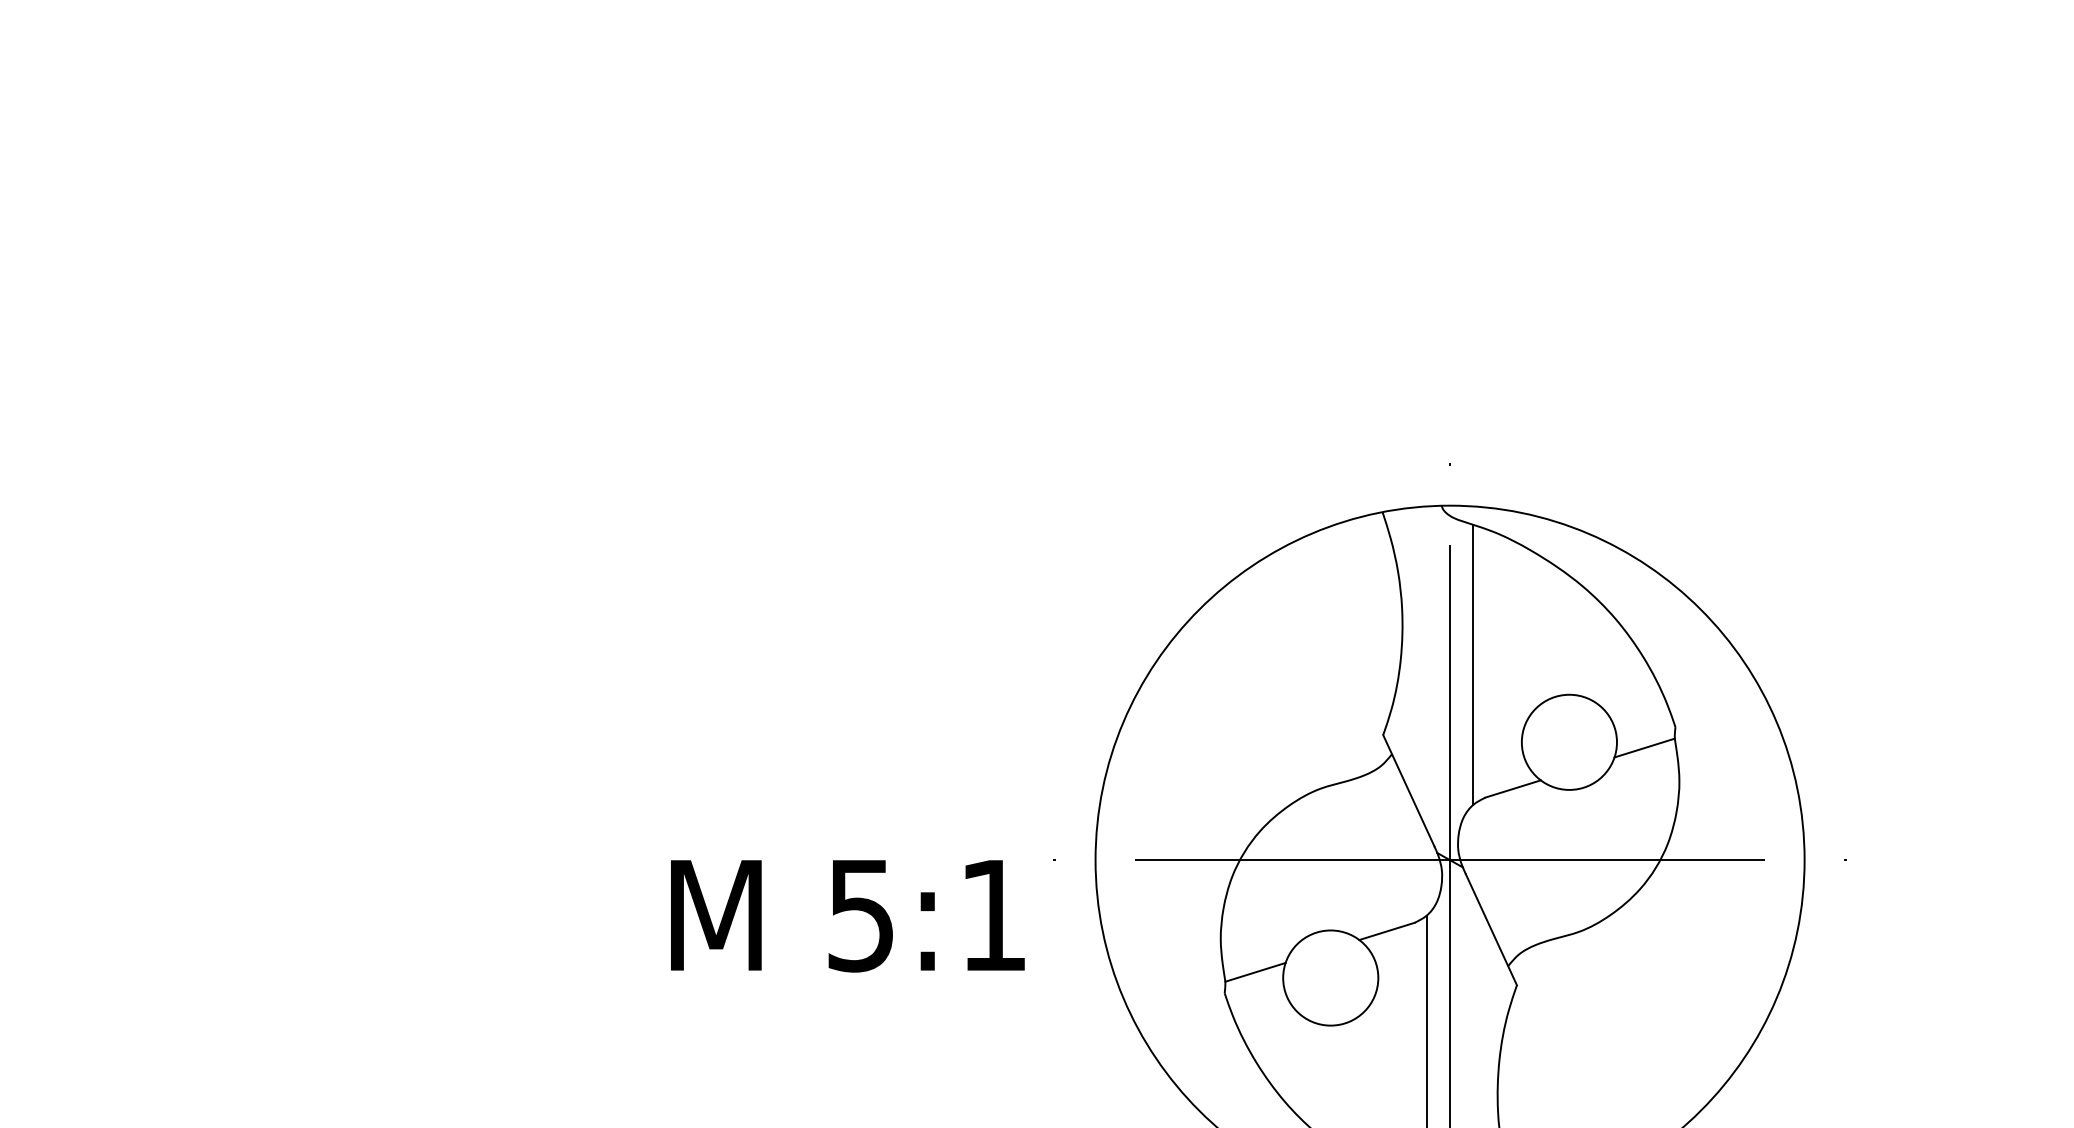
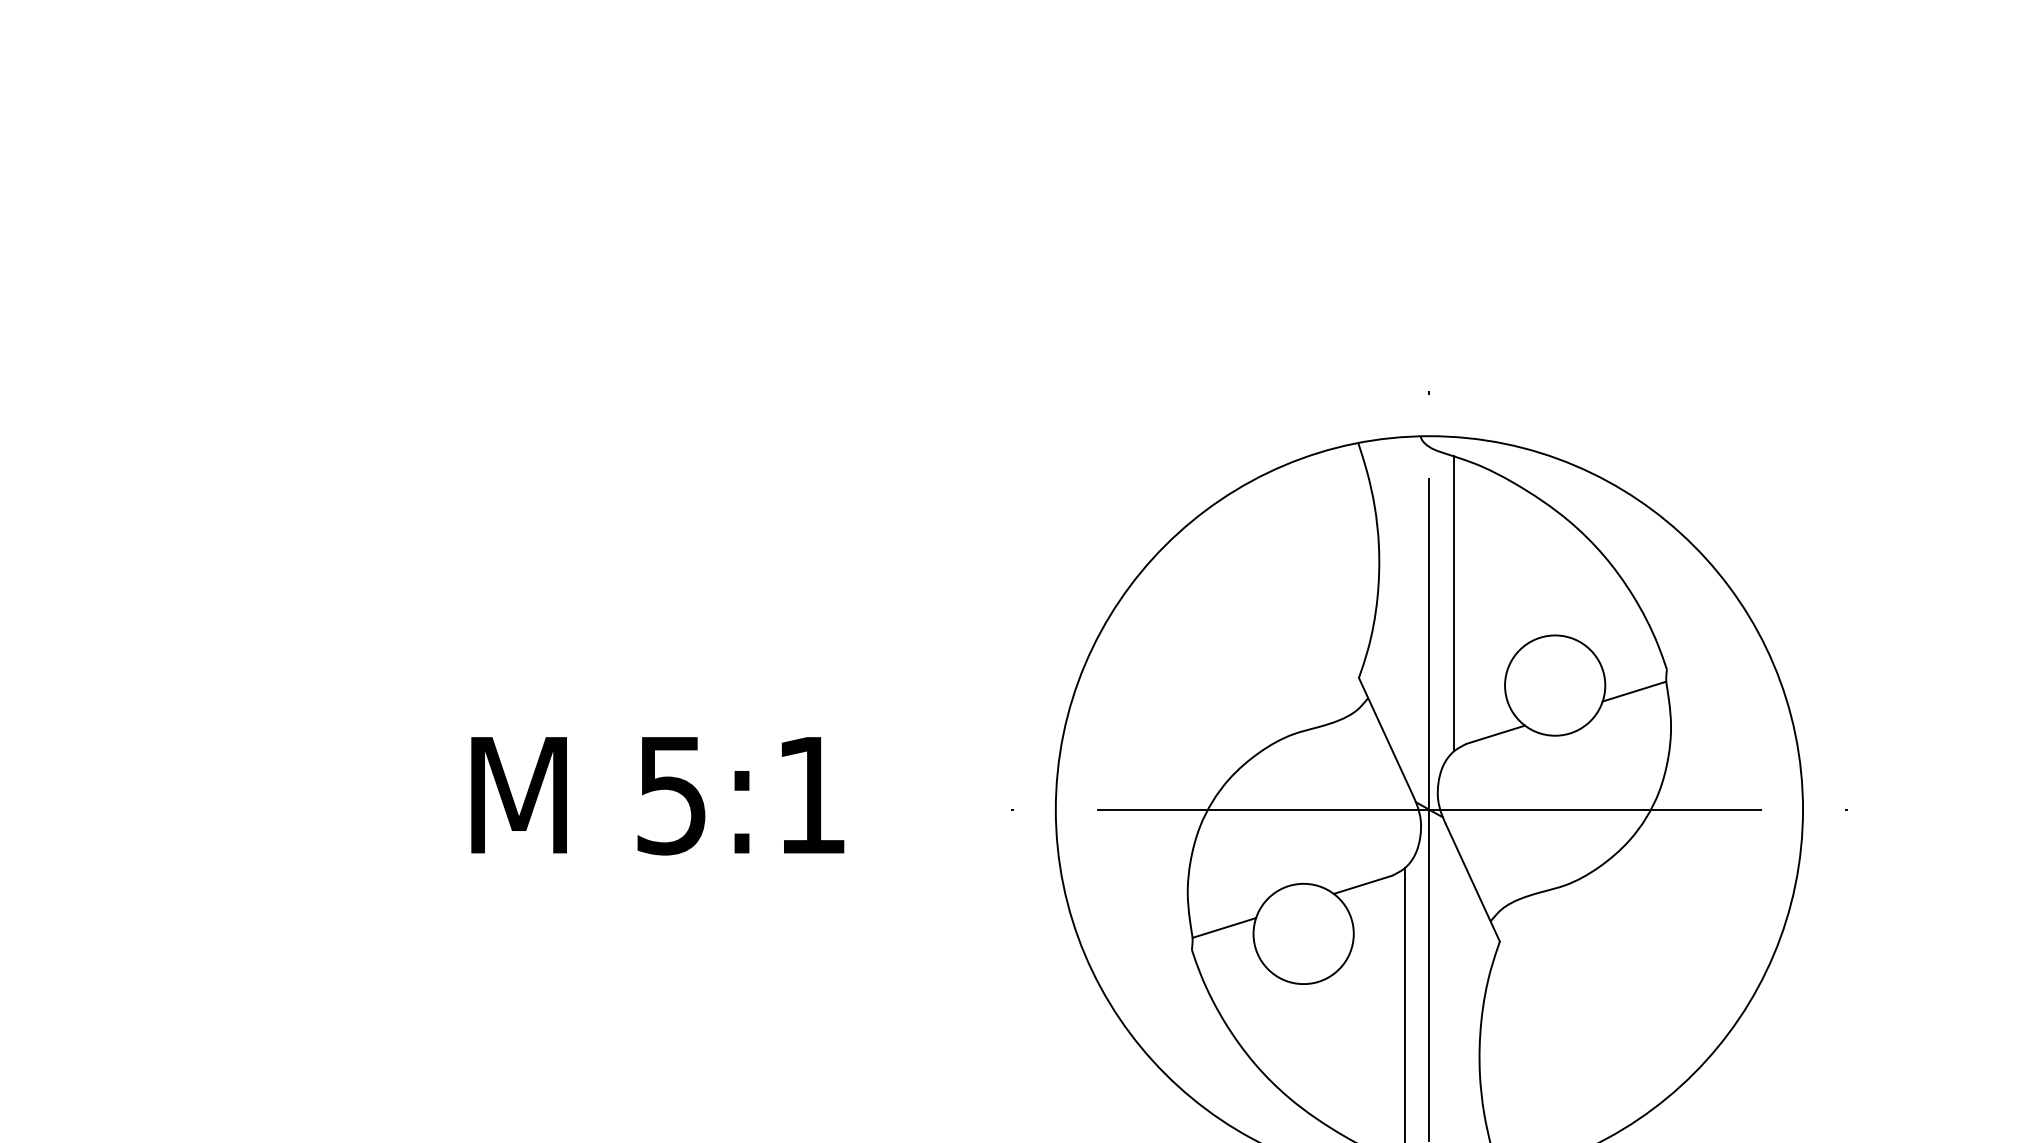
text: (847, 916) -> (657, 796), moved

